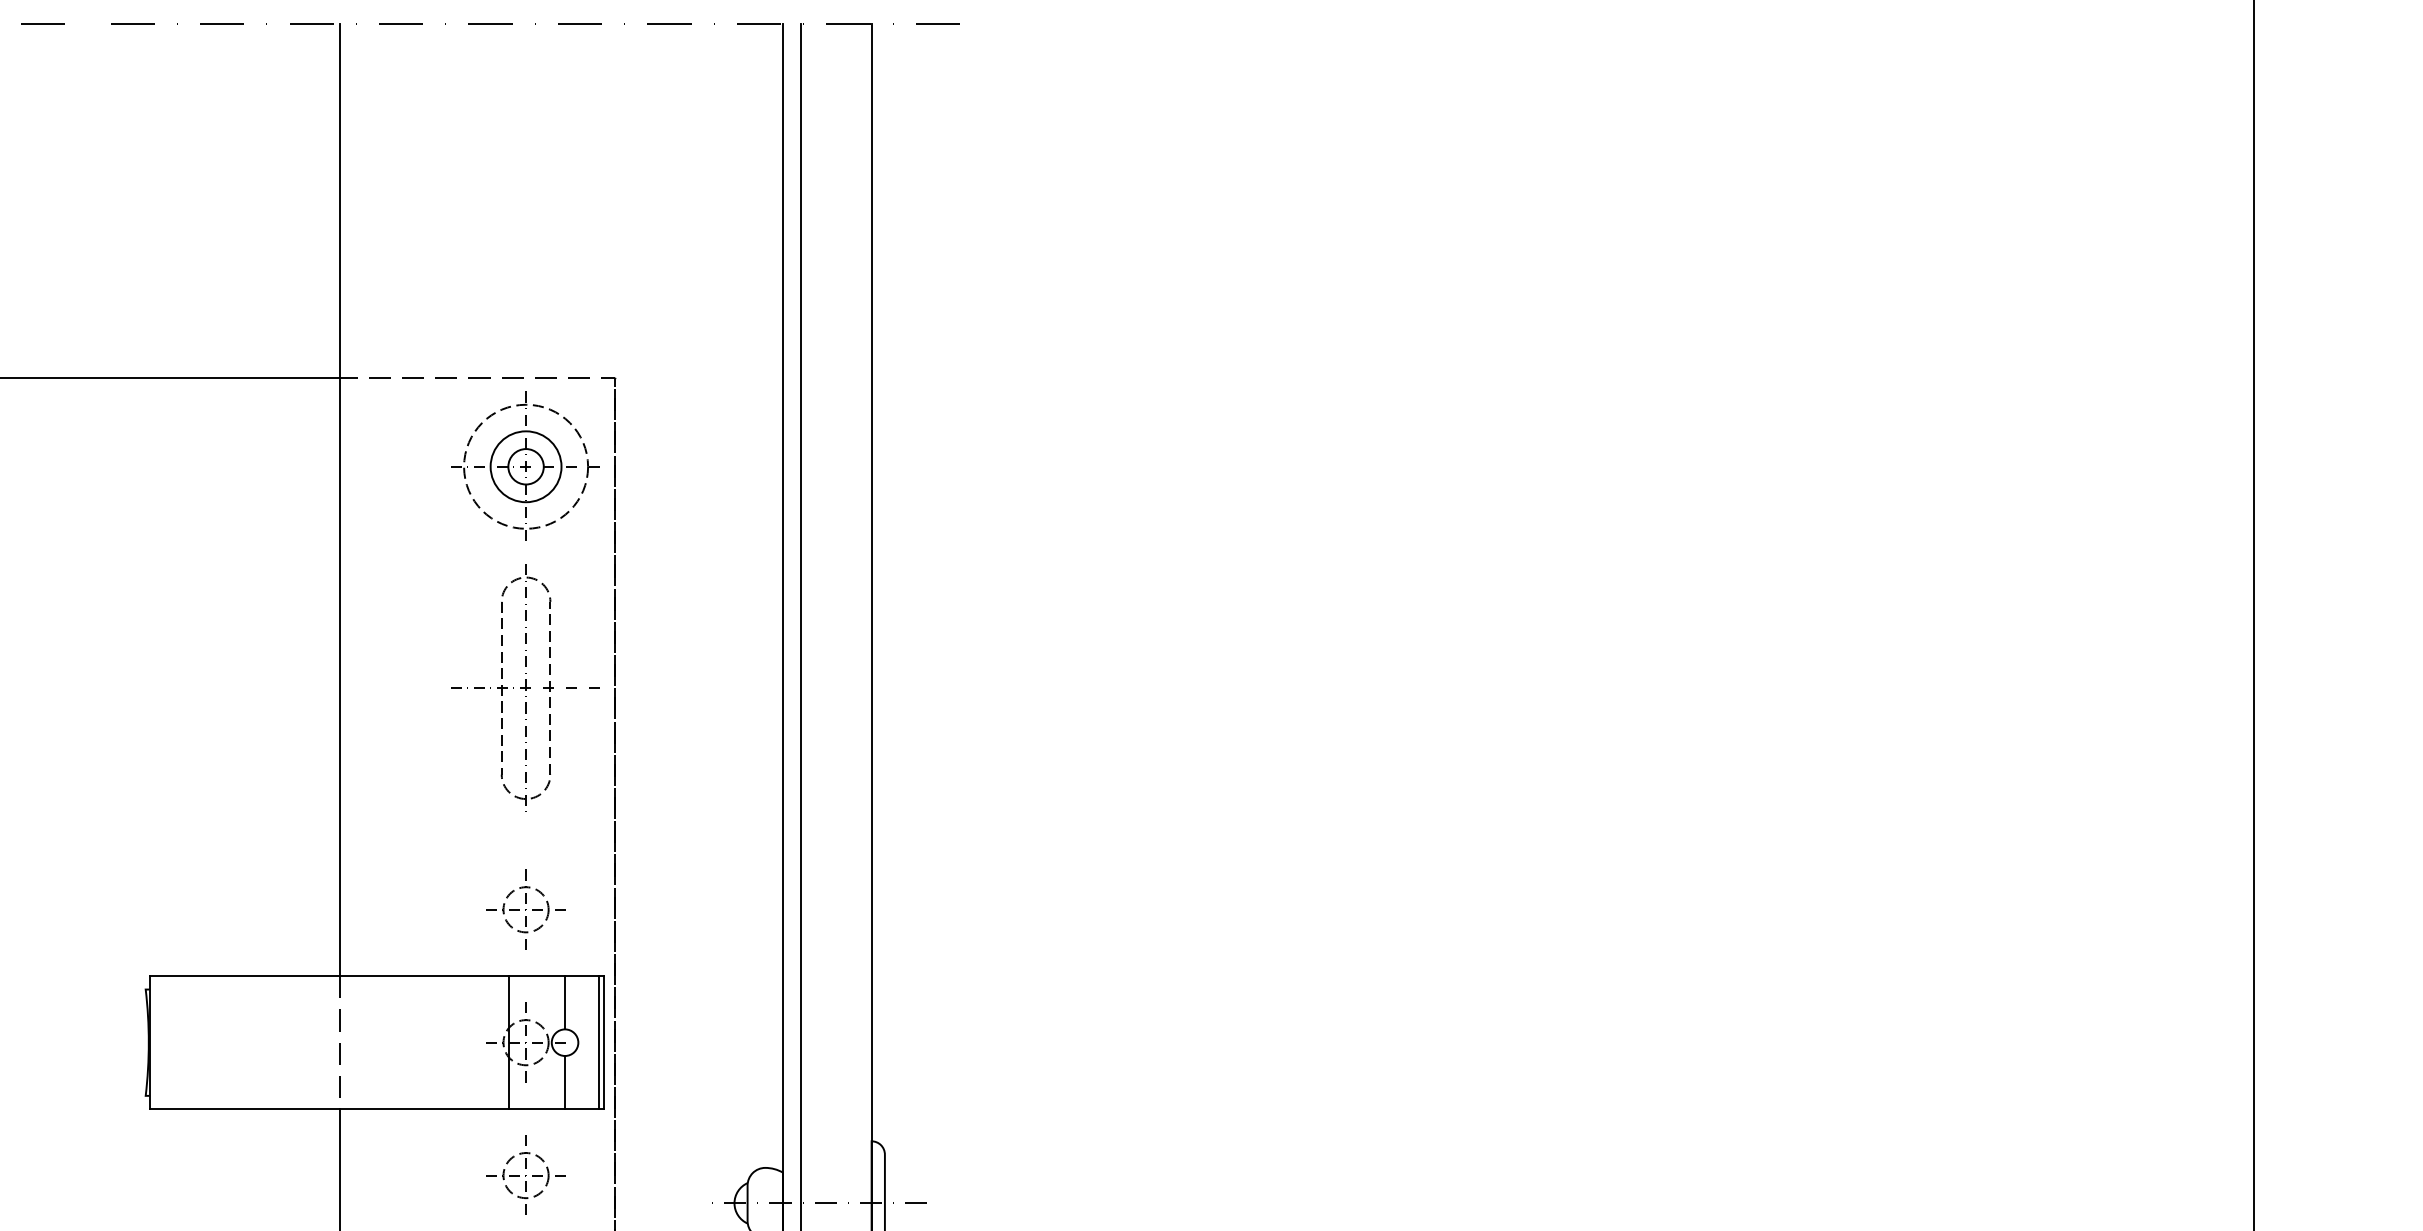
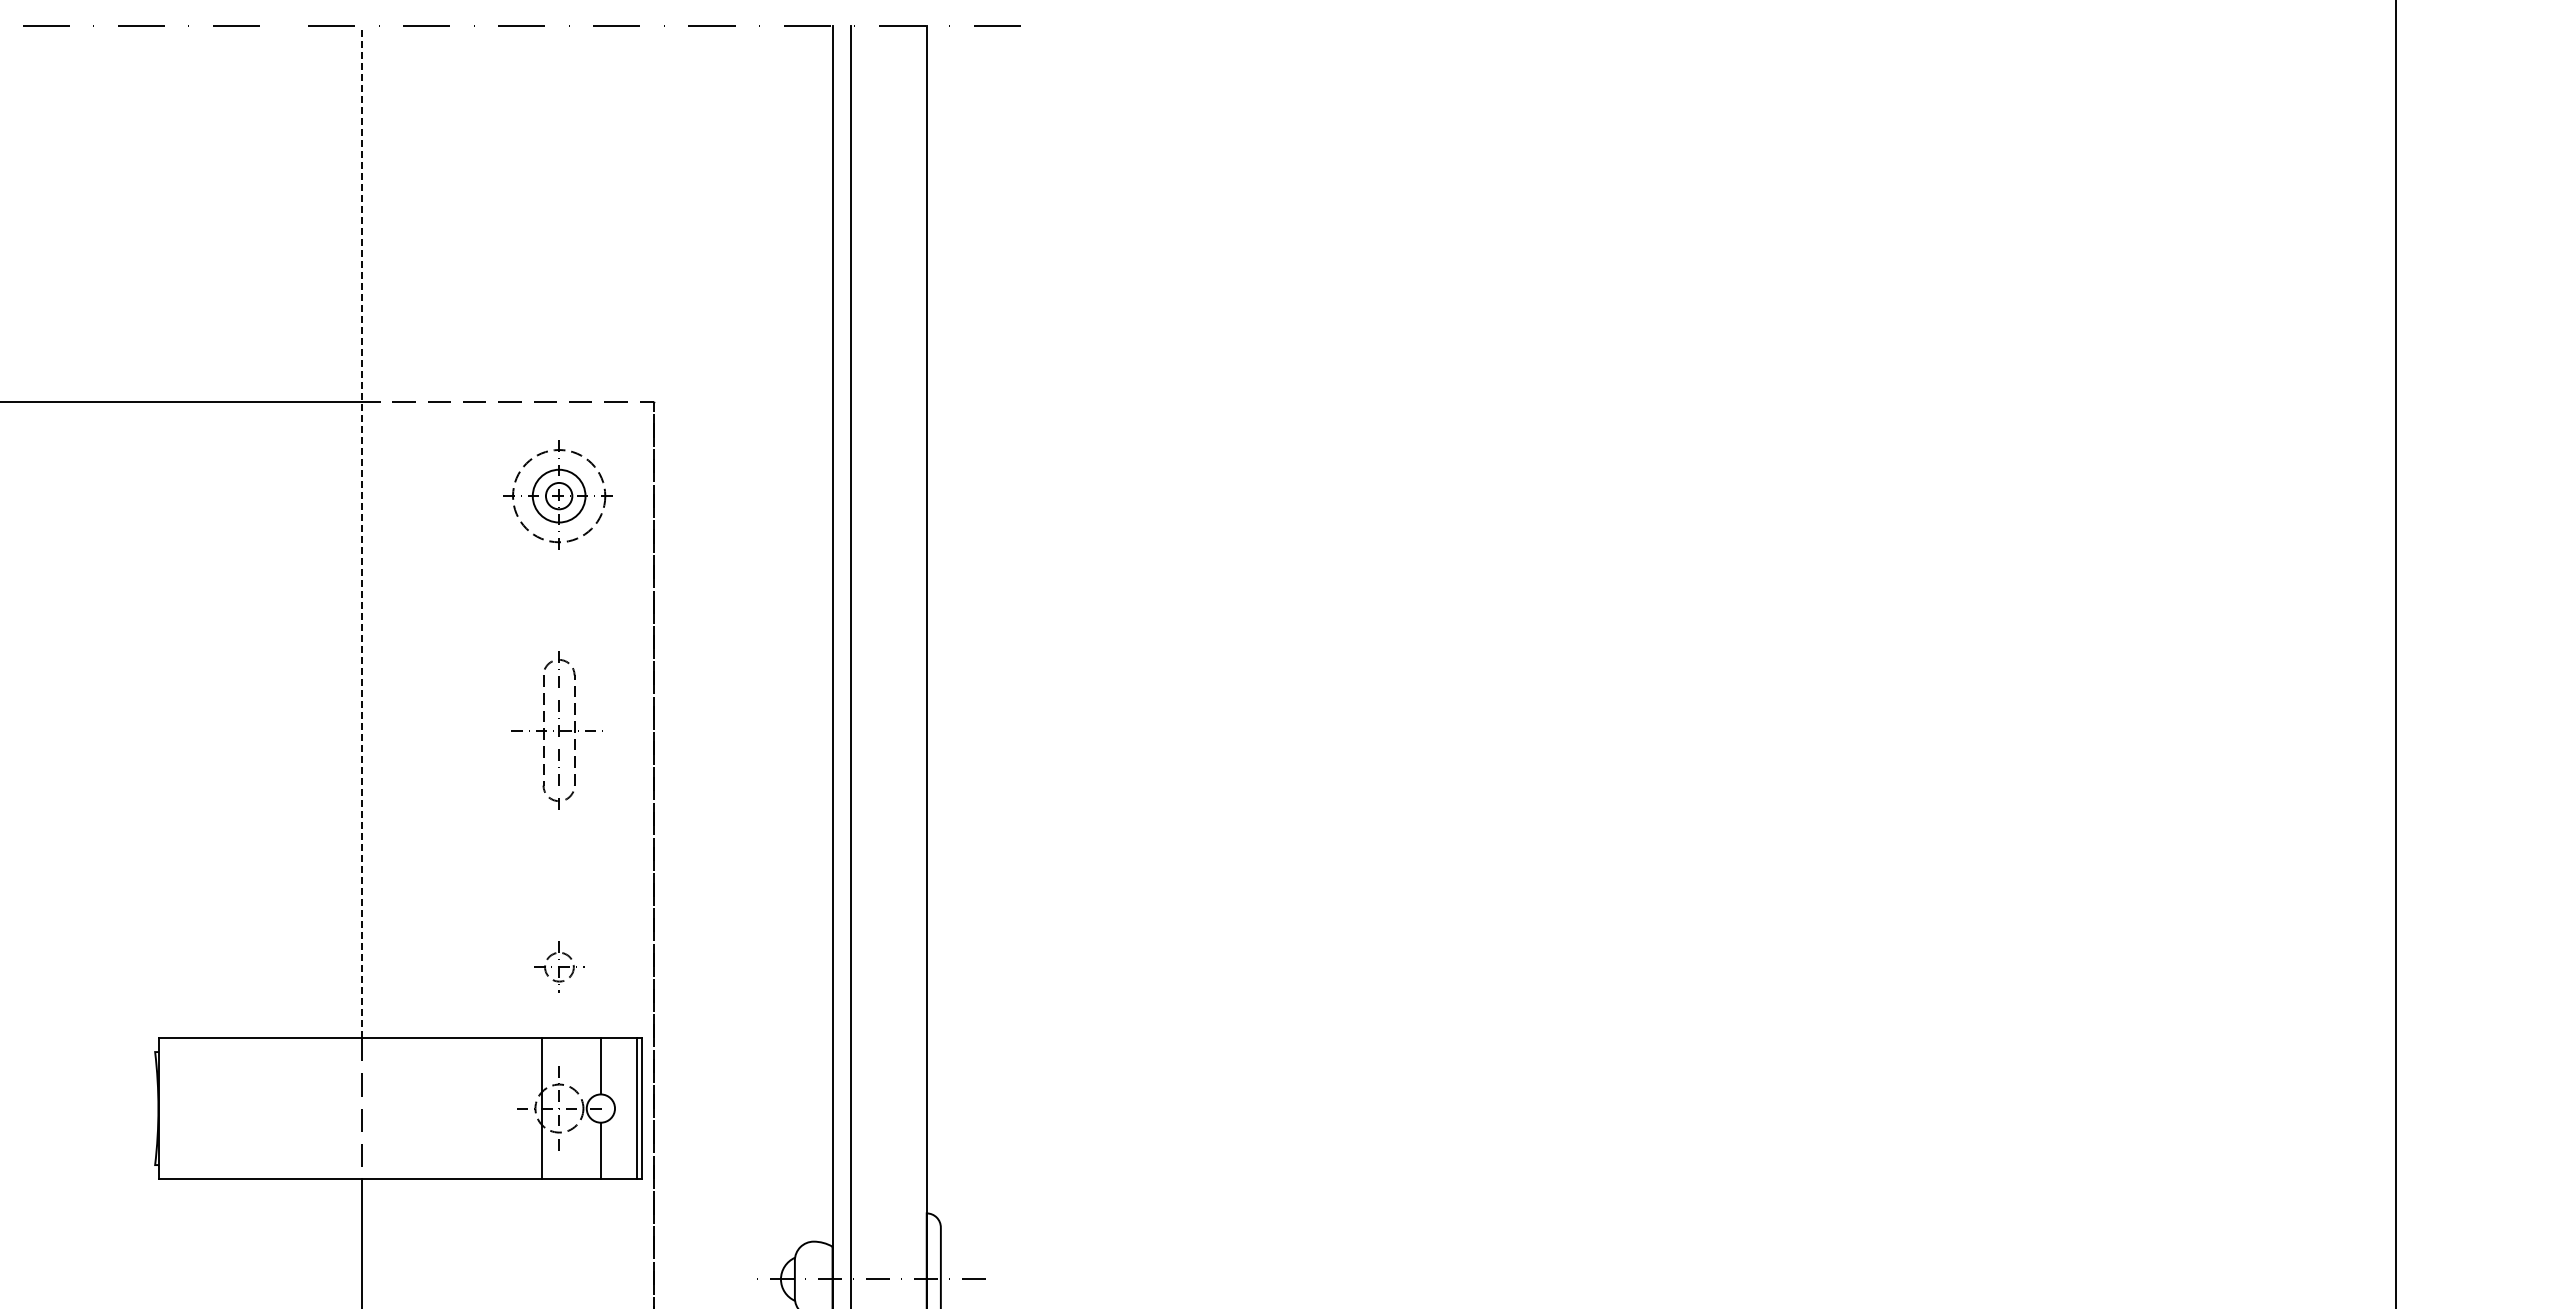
part: (525, 465) -> (558, 495), size x0.7
line: (339, 499) -> (361, 531), solid -> dashed
part: (525, 685) -> (558, 728), size x0.6
part: (526, 909) -> (559, 966), size x0.6
part: (526, 1175) -> (559, 1249), removed

